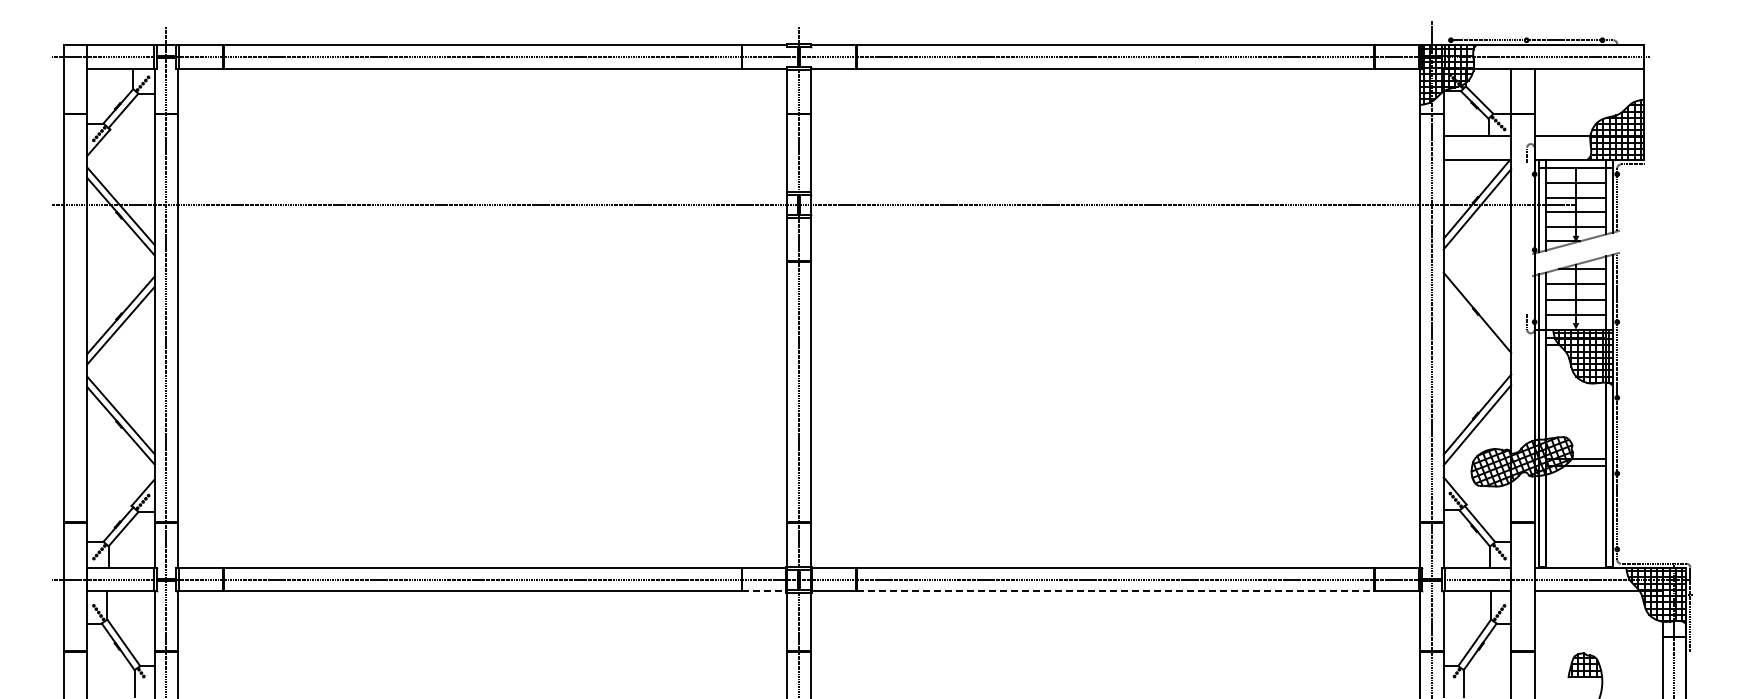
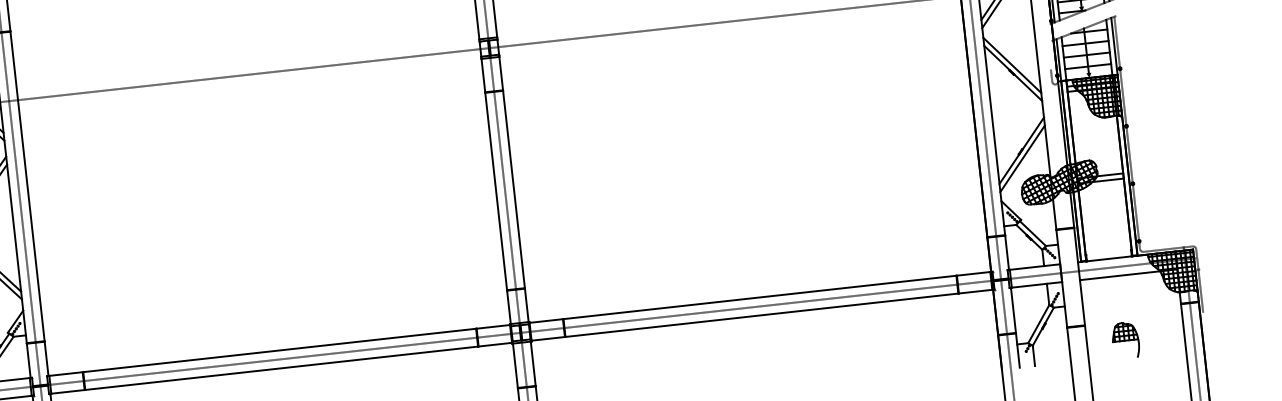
line: (1477, 302) -> (1012, 65), added
line: (764, 591) -> (495, 344), dashed -> solid
line: (1115, 591) -> (761, 315), dashed -> solid

